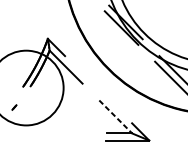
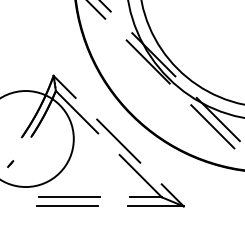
line: (98, 89) -> (118, 140), added
line: (115, 117) -> (140, 176), dashed -> solid
line: (59, 133) -> (68, 197), added
line: (57, 140) -> (66, 206), added

